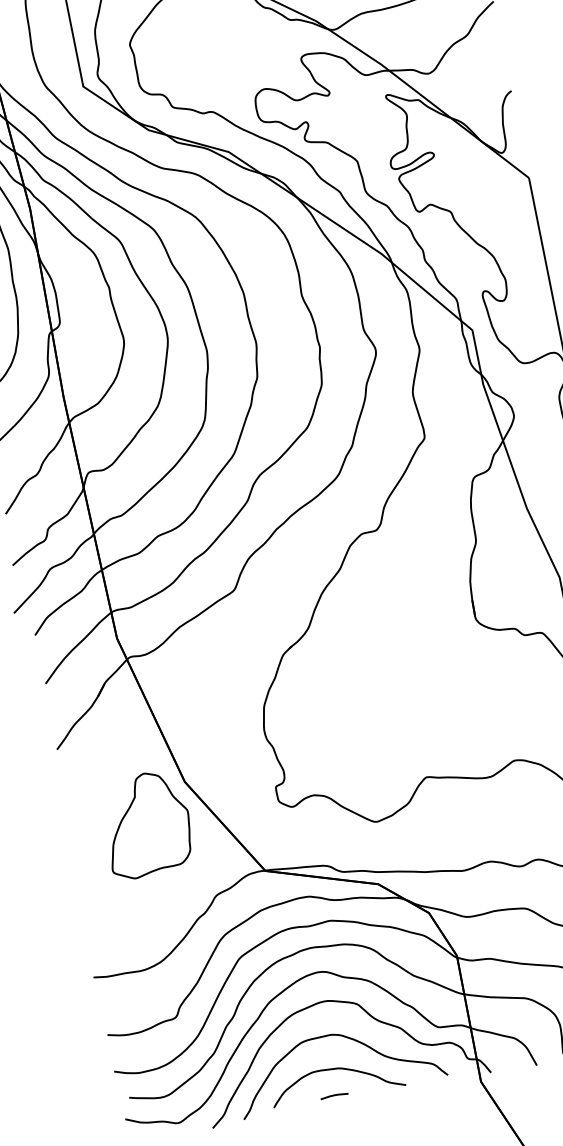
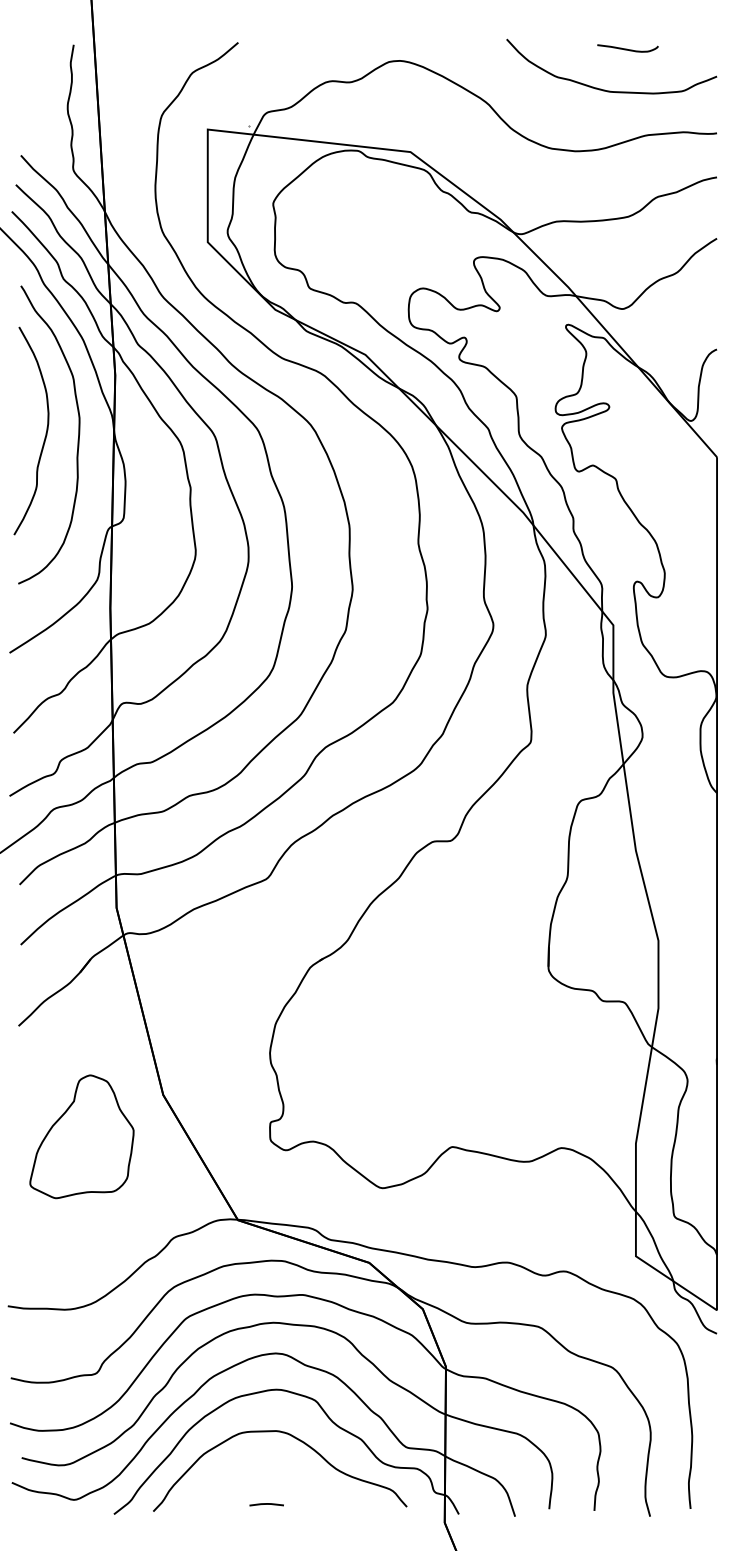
part: (146, 824) -> (81, 1136), moved
curve: (334, 1069) -> (272, 1473), removed

